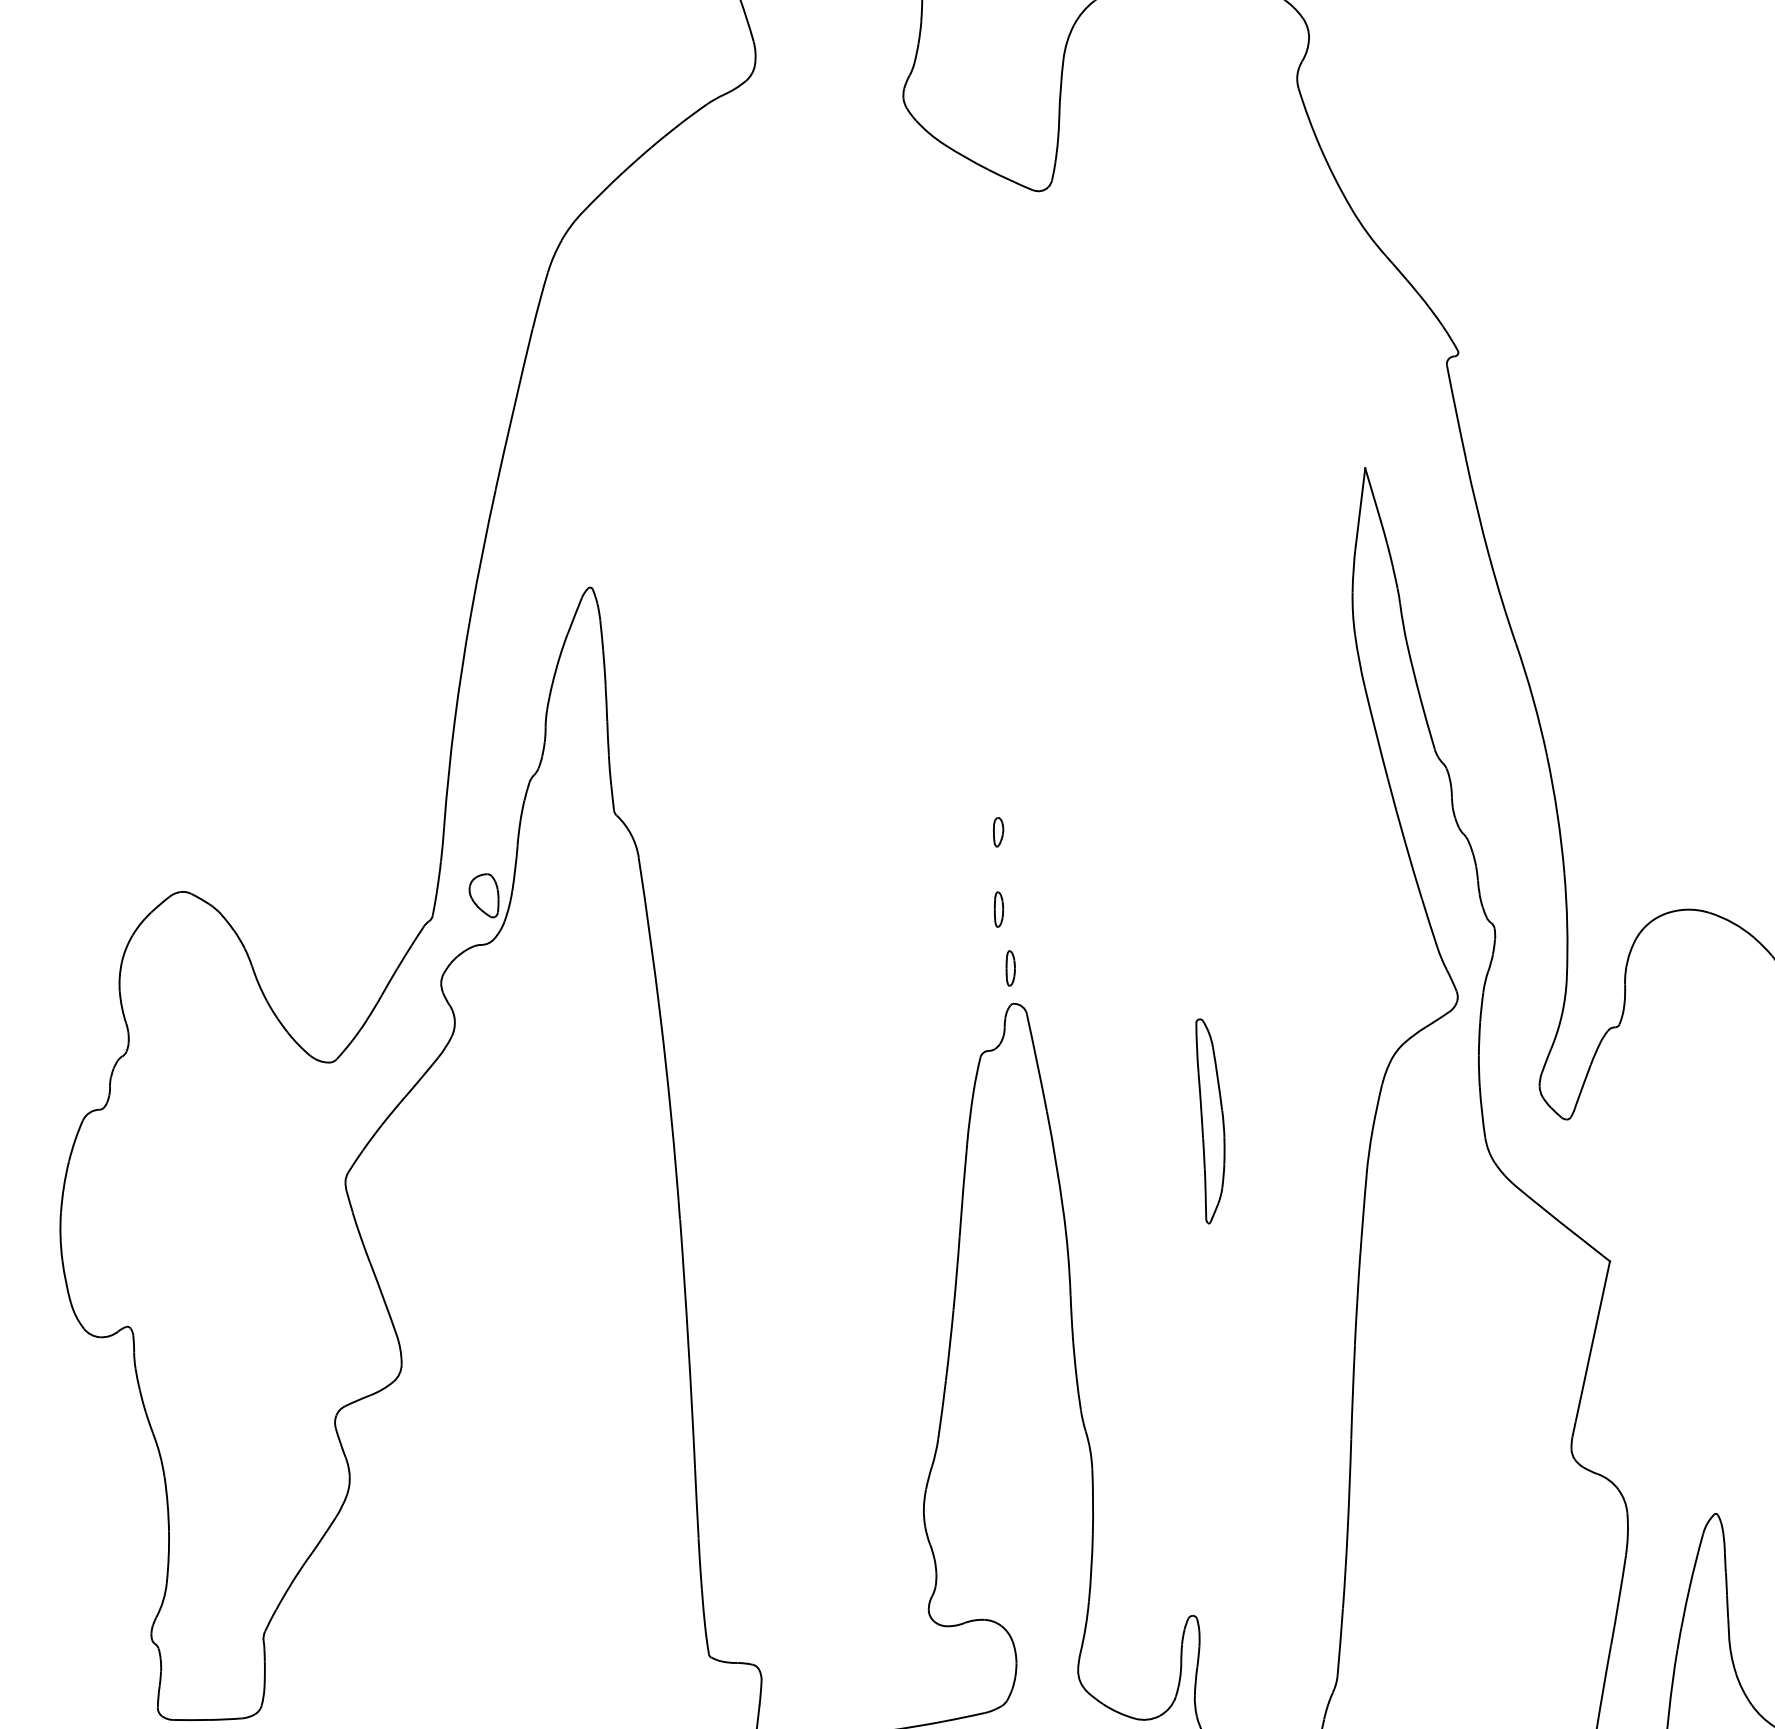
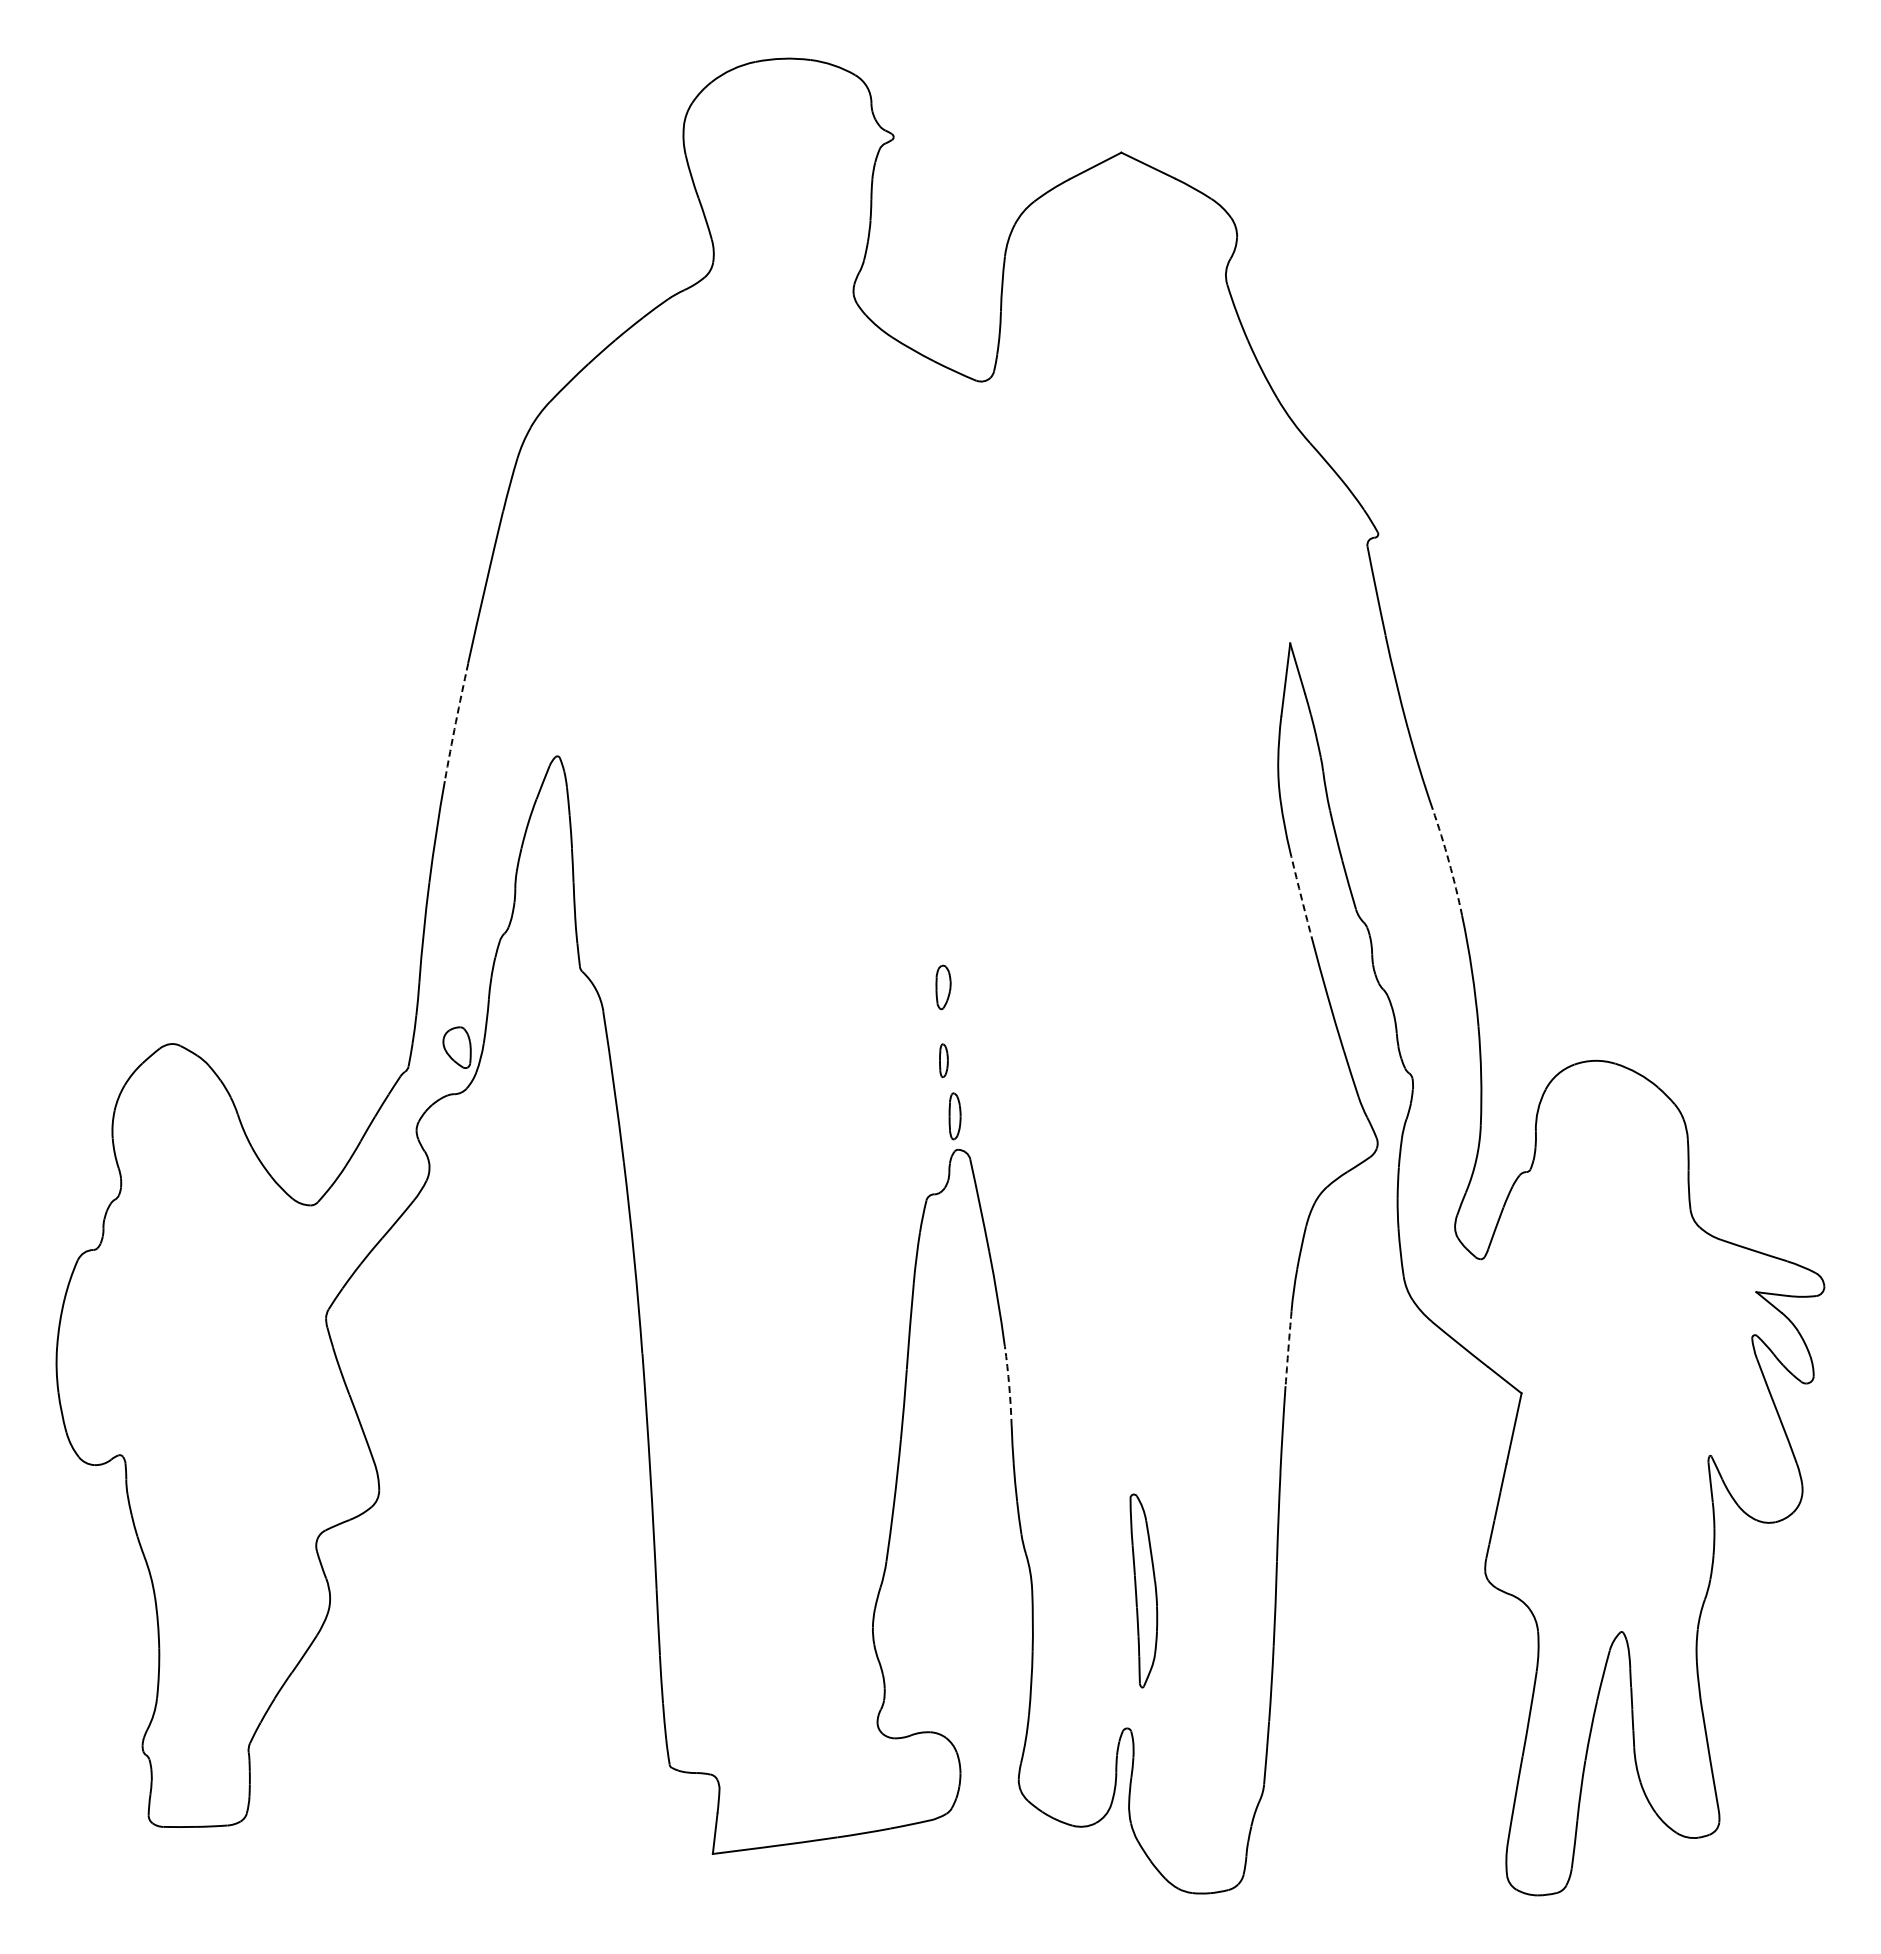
arc: (482, 551) -> (455, 722), solid -> dashed
arc: (1533, 698) -> (1449, 861), solid -> dashed
arc: (1376, 732) -> (1300, 893), solid -> dashed
part: (998, 832) -> (943, 987), size x1.6
part: (1010, 968) -> (954, 1116), size x1.4
part: (1210, 1120) -> (1143, 1590), moved
arc: (1363, 1213) -> (1288, 1348), solid -> dashed
arc: (1068, 1254) -> (1009, 1386), solid -> dashed

